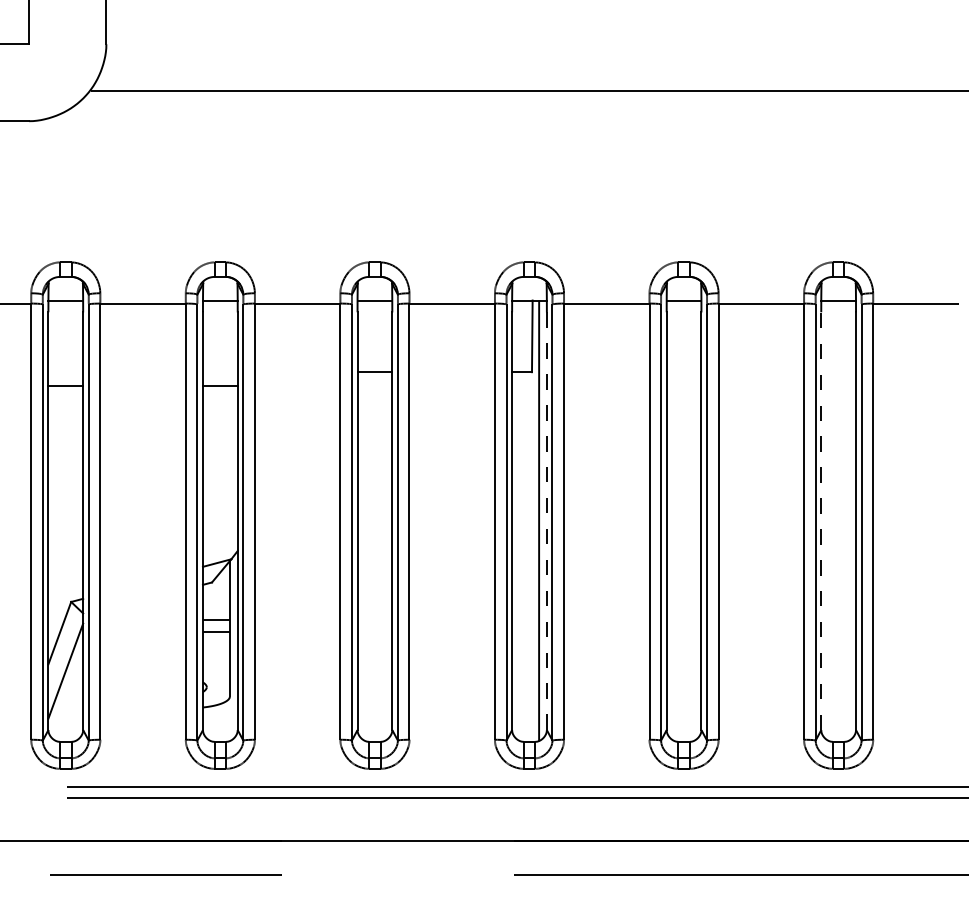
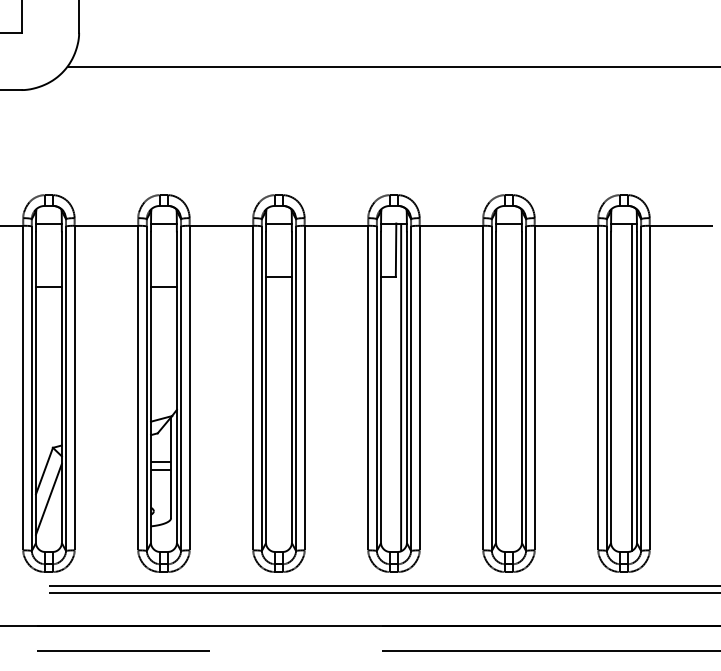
line: (821, 520) -> (611, 387), dashed -> solid
line: (848, 520) -> (631, 387), added
line: (546, 522) -> (406, 388), dashed -> solid

